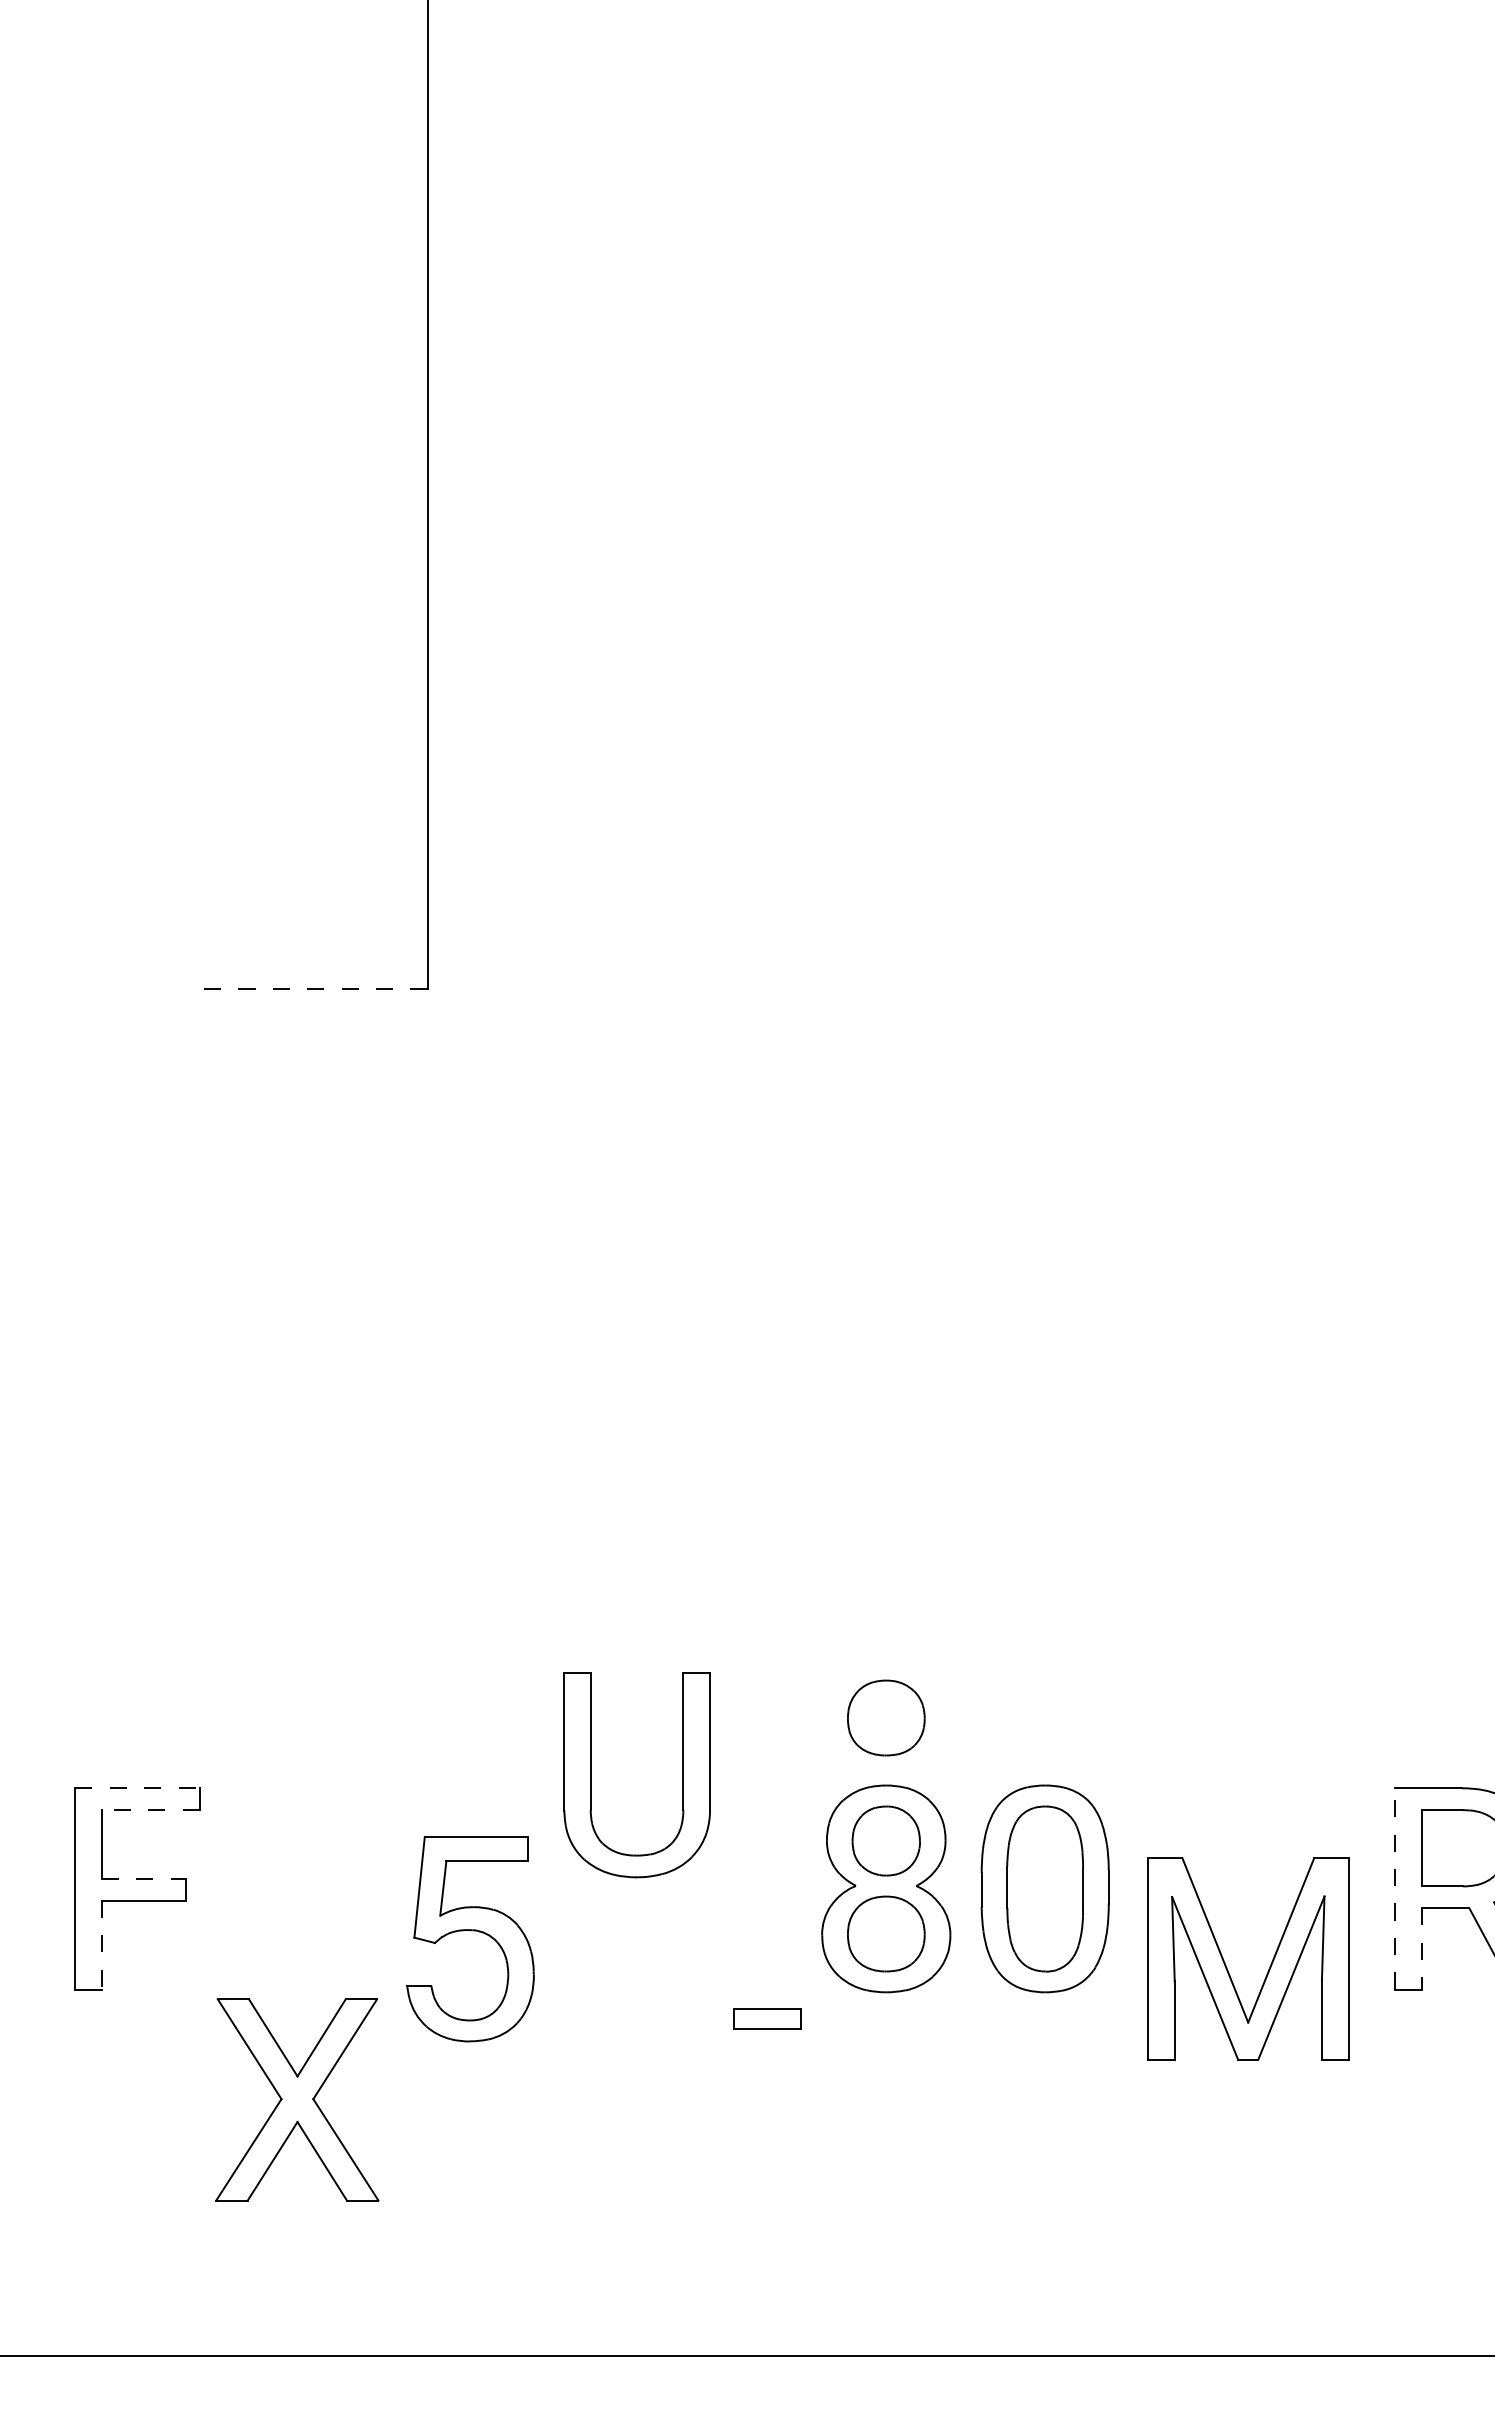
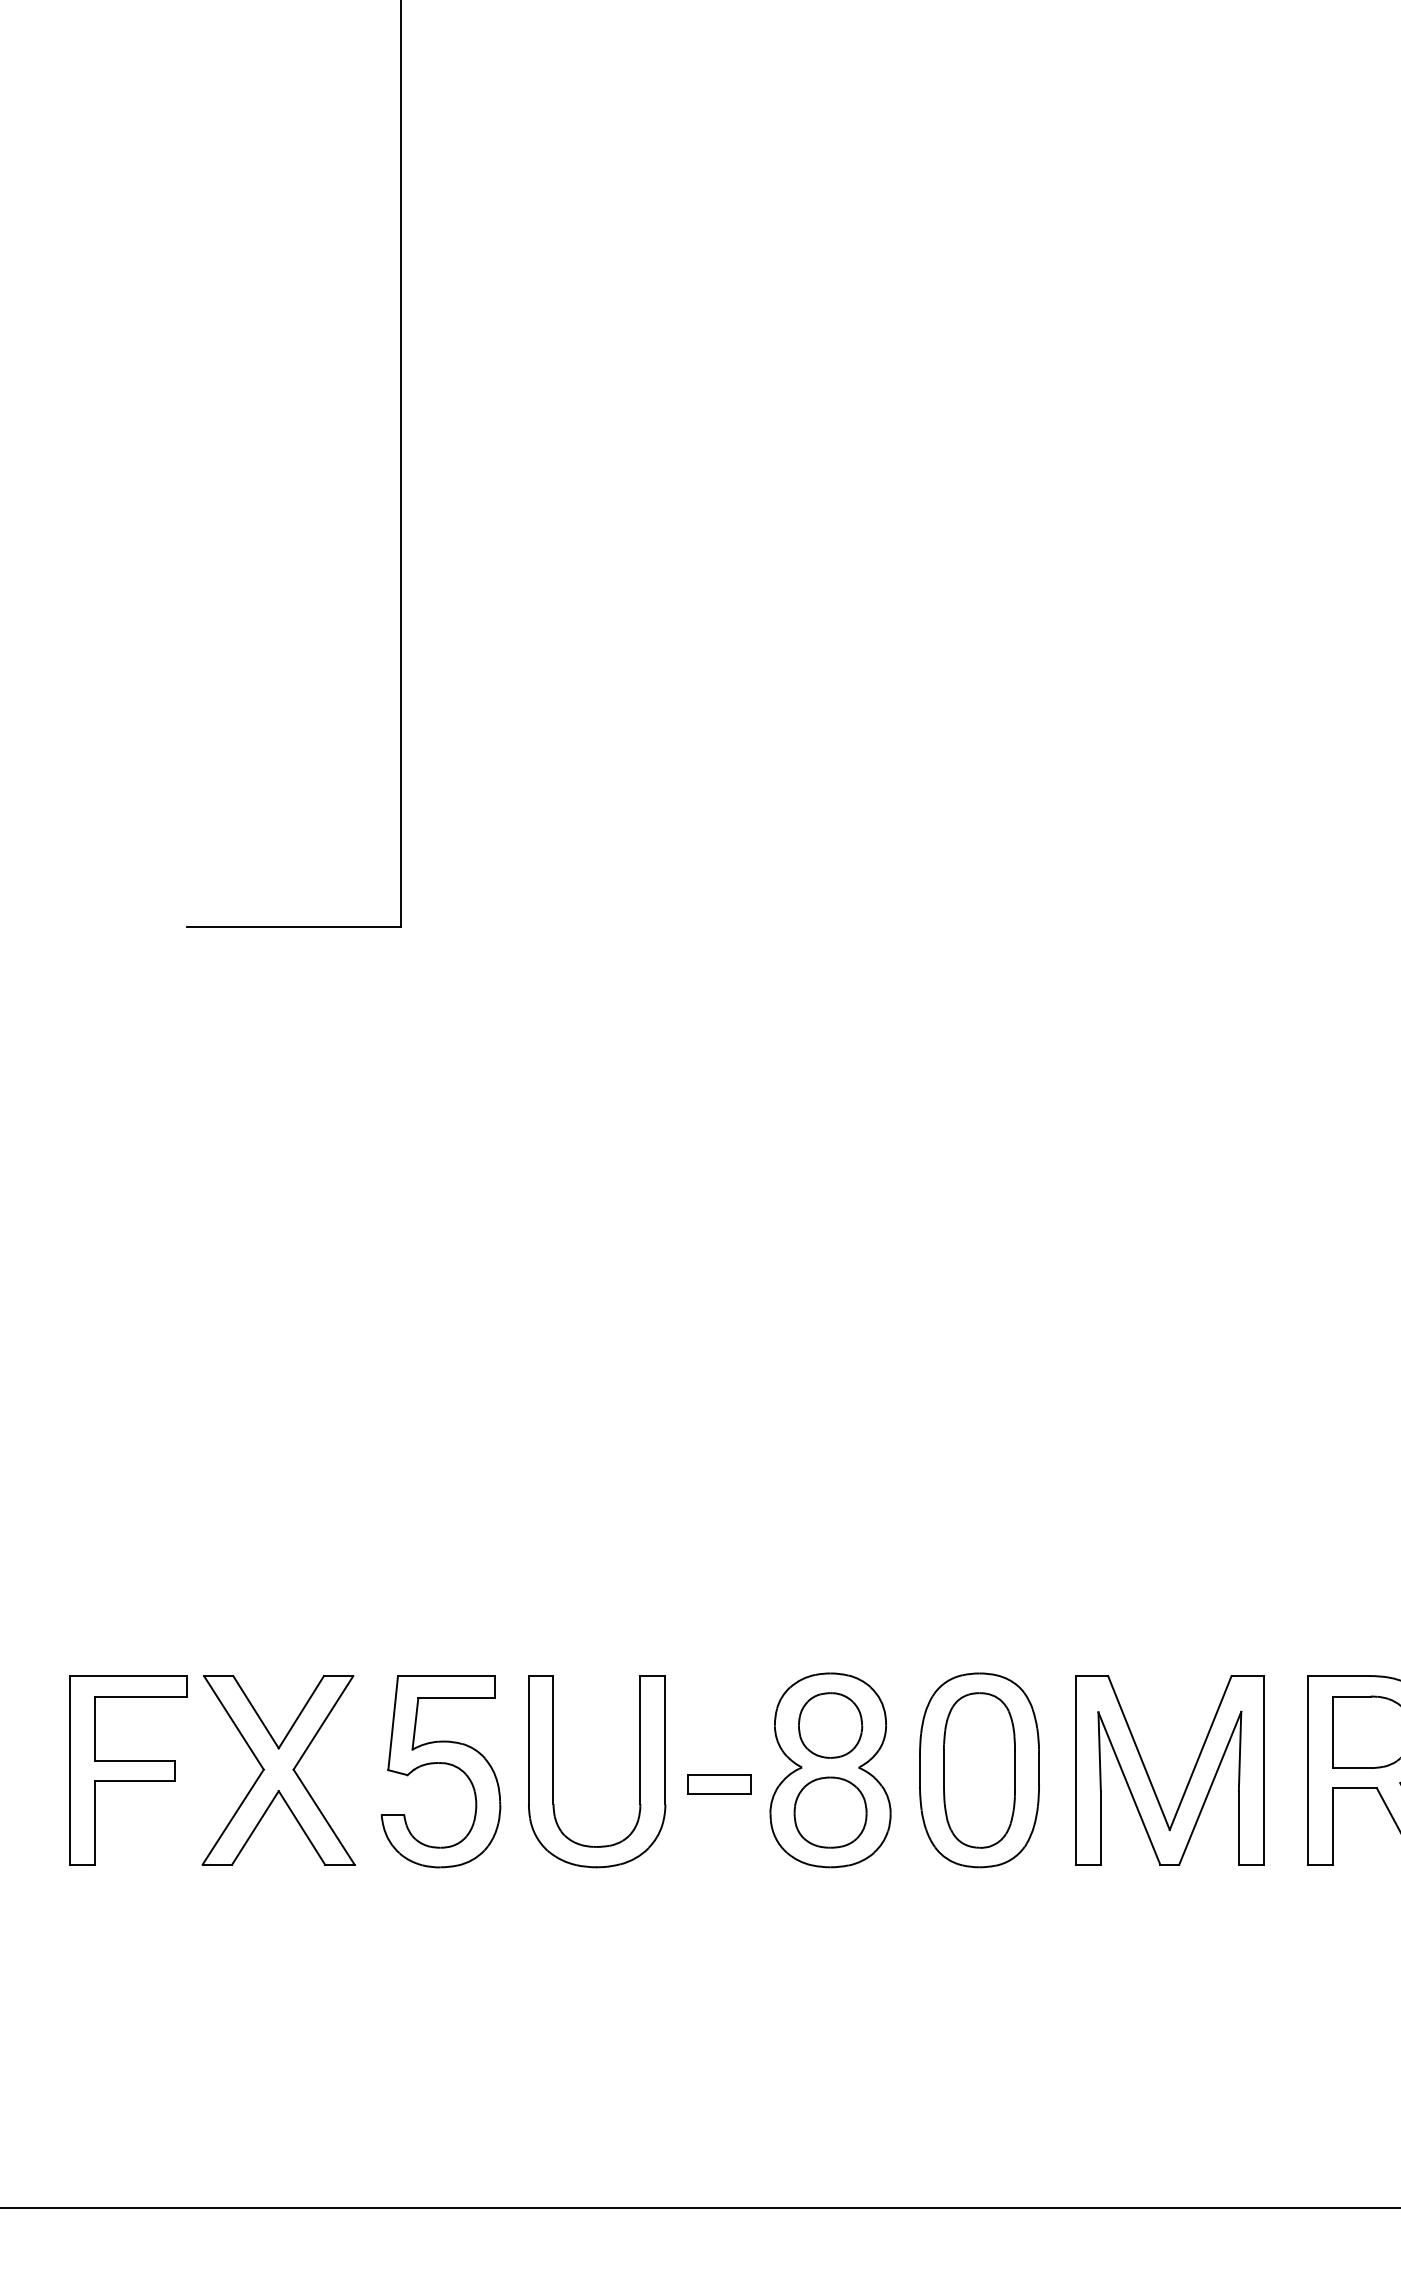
line: (313, 989) -> (293, 927), dashed -> solid
part: (886, 1717) -> (830, 1609), removed
part: (591, 1775) -> (554, 1771), moved
line: (138, 1788) -> (129, 1676), dashed -> solid
line: (150, 1810) -> (140, 1696), dashed -> solid
line: (144, 1879) -> (135, 1761), dashed -> solid
line: (1395, 1888) -> (1307, 1769), dashed -> solid
part: (471, 1931) -> (441, 1764), moved
line: (101, 1945) -> (95, 1823), dashed -> solid
line: (1421, 1948) -> (1332, 1826), dashed -> solid
part: (1269, 1966) -> (1189, 1777), moved
part: (767, 2018) -> (719, 1784), moved
part: (297, 2099) -> (278, 1769), moved

